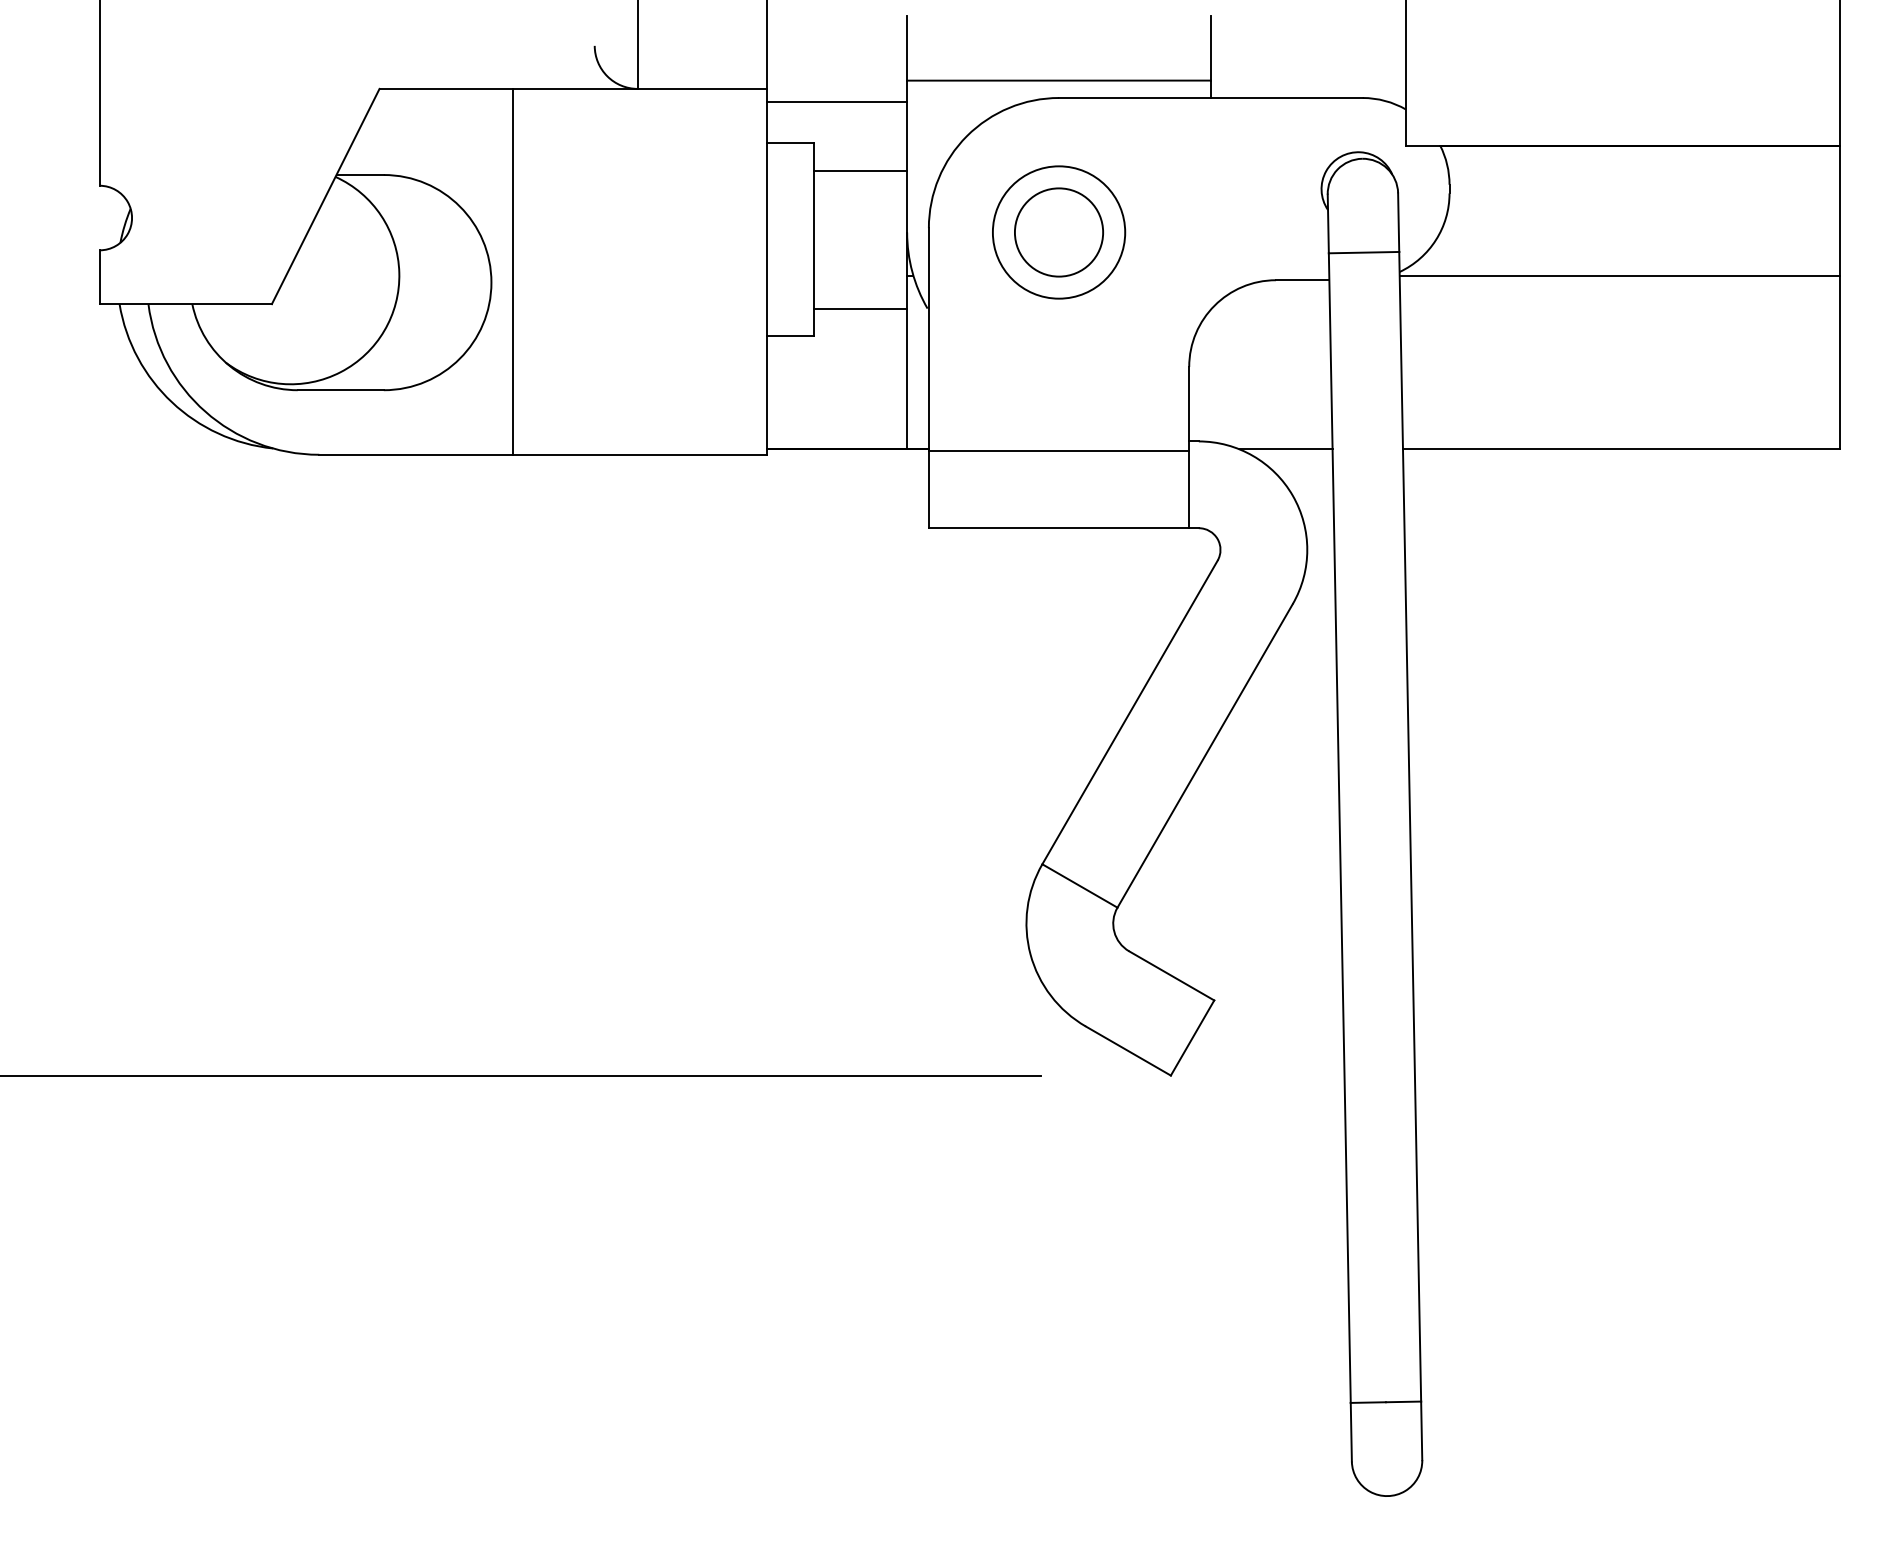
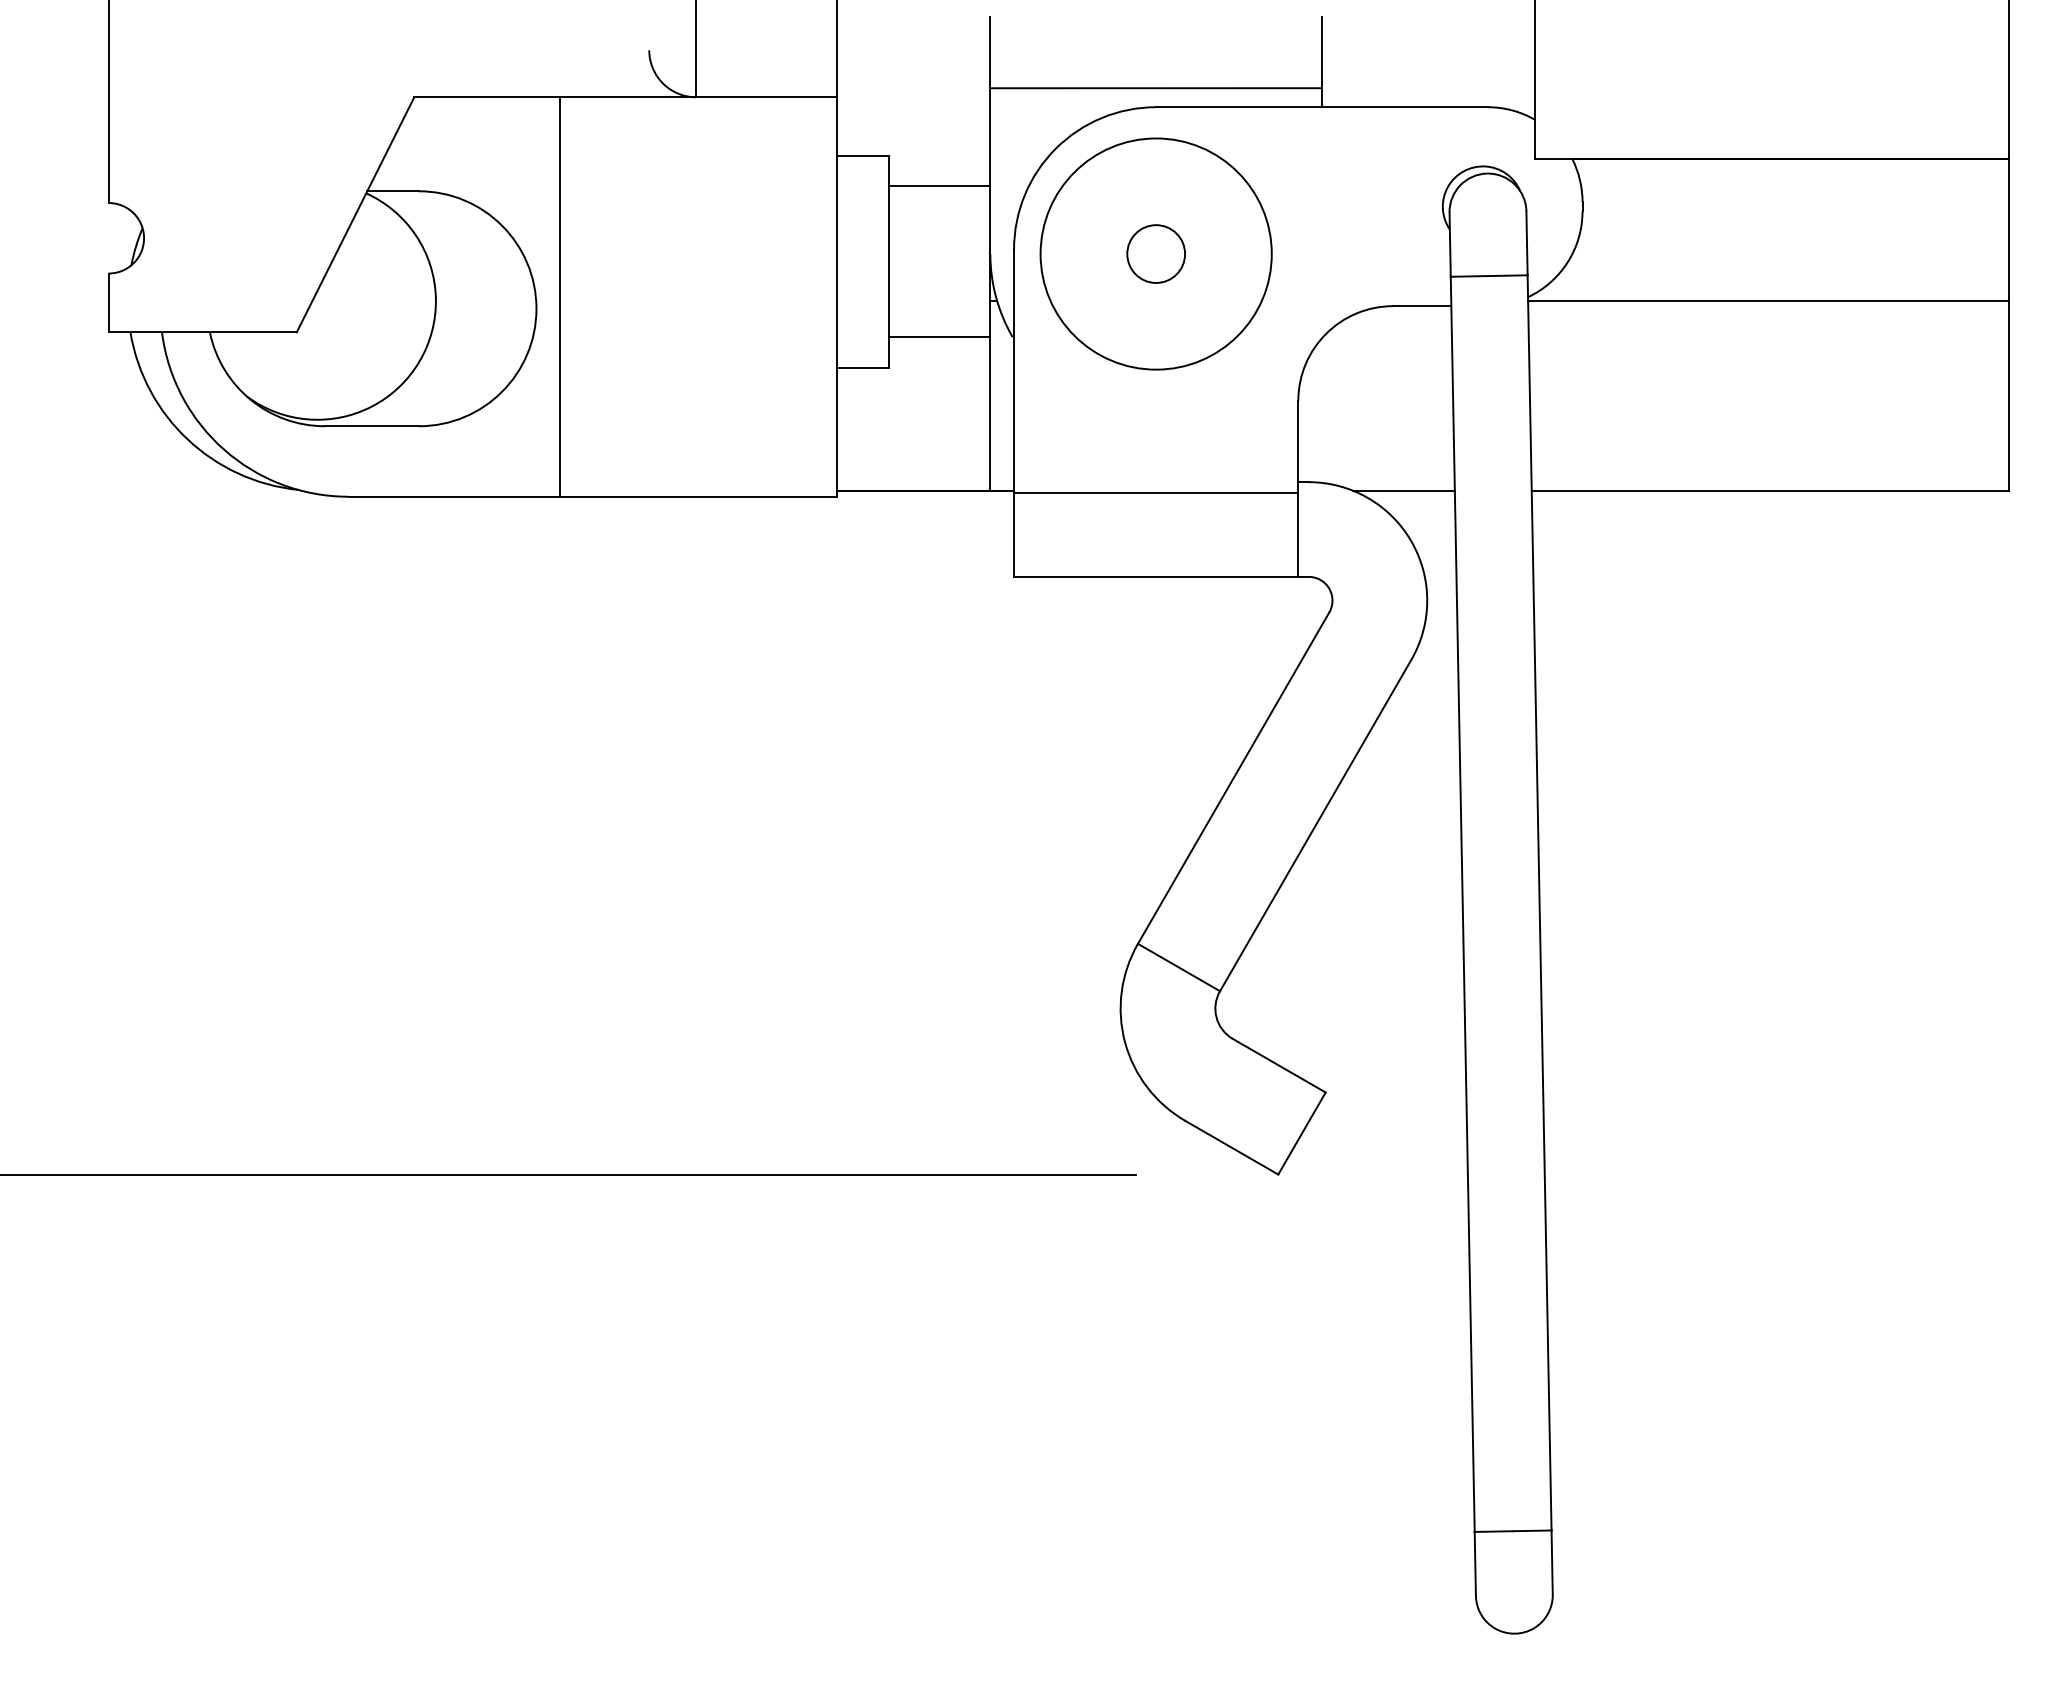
line: (836, 101) -> (913, 111), removed
circle: (1058, 231) -> (1155, 253), size x1.6
circle: (1059, 231) -> (1156, 253), size x0.6

